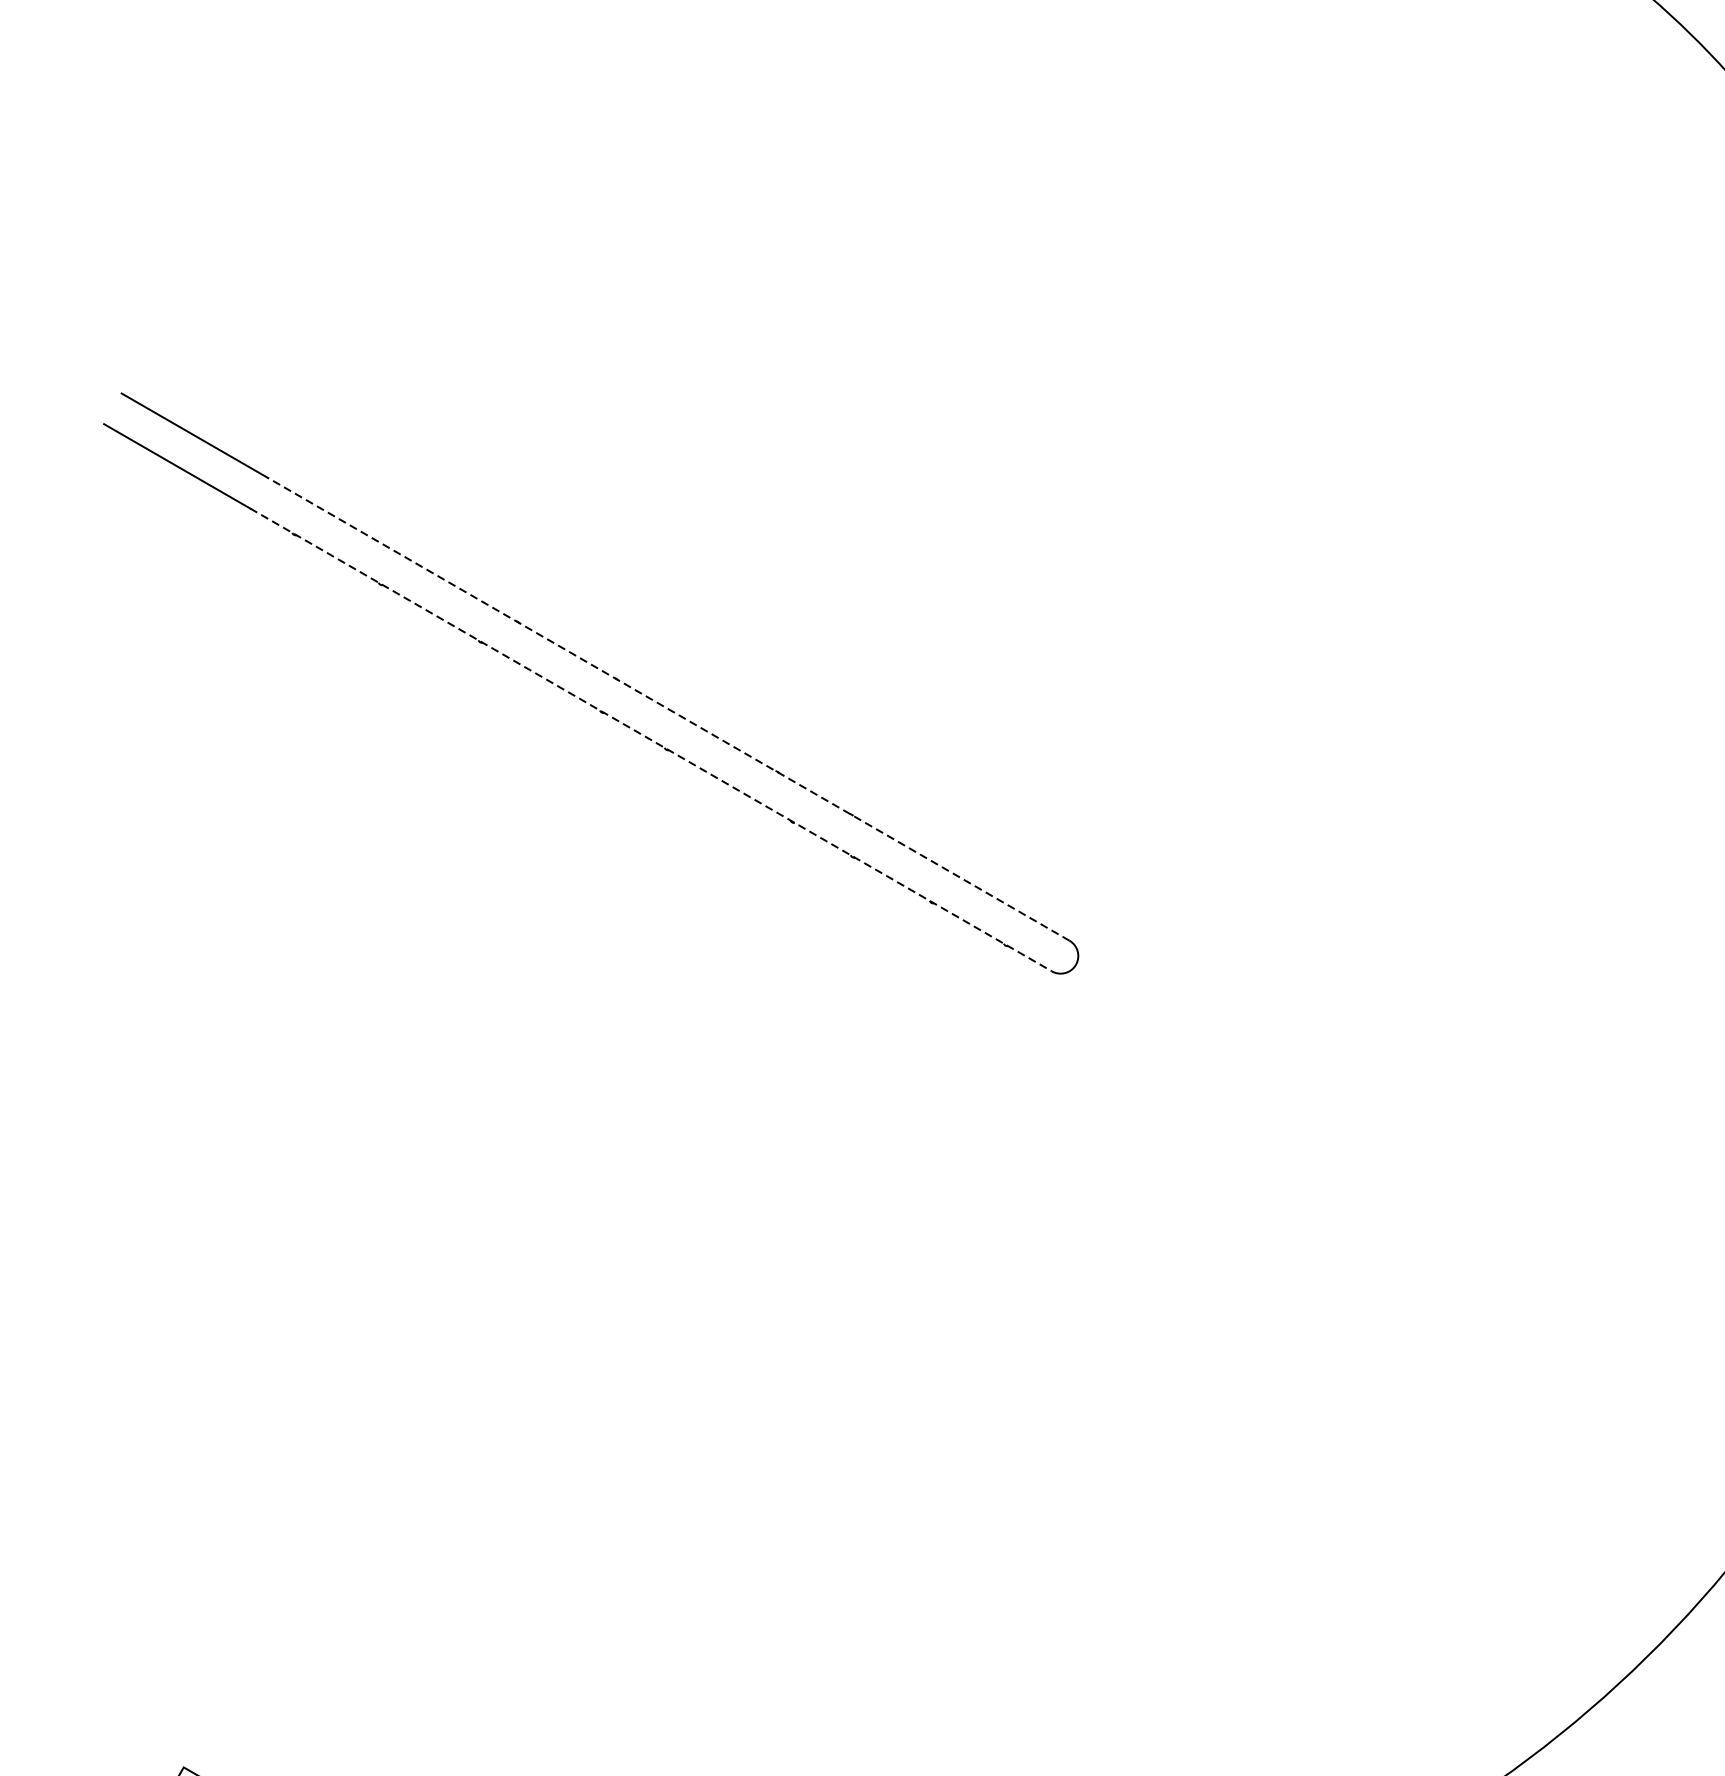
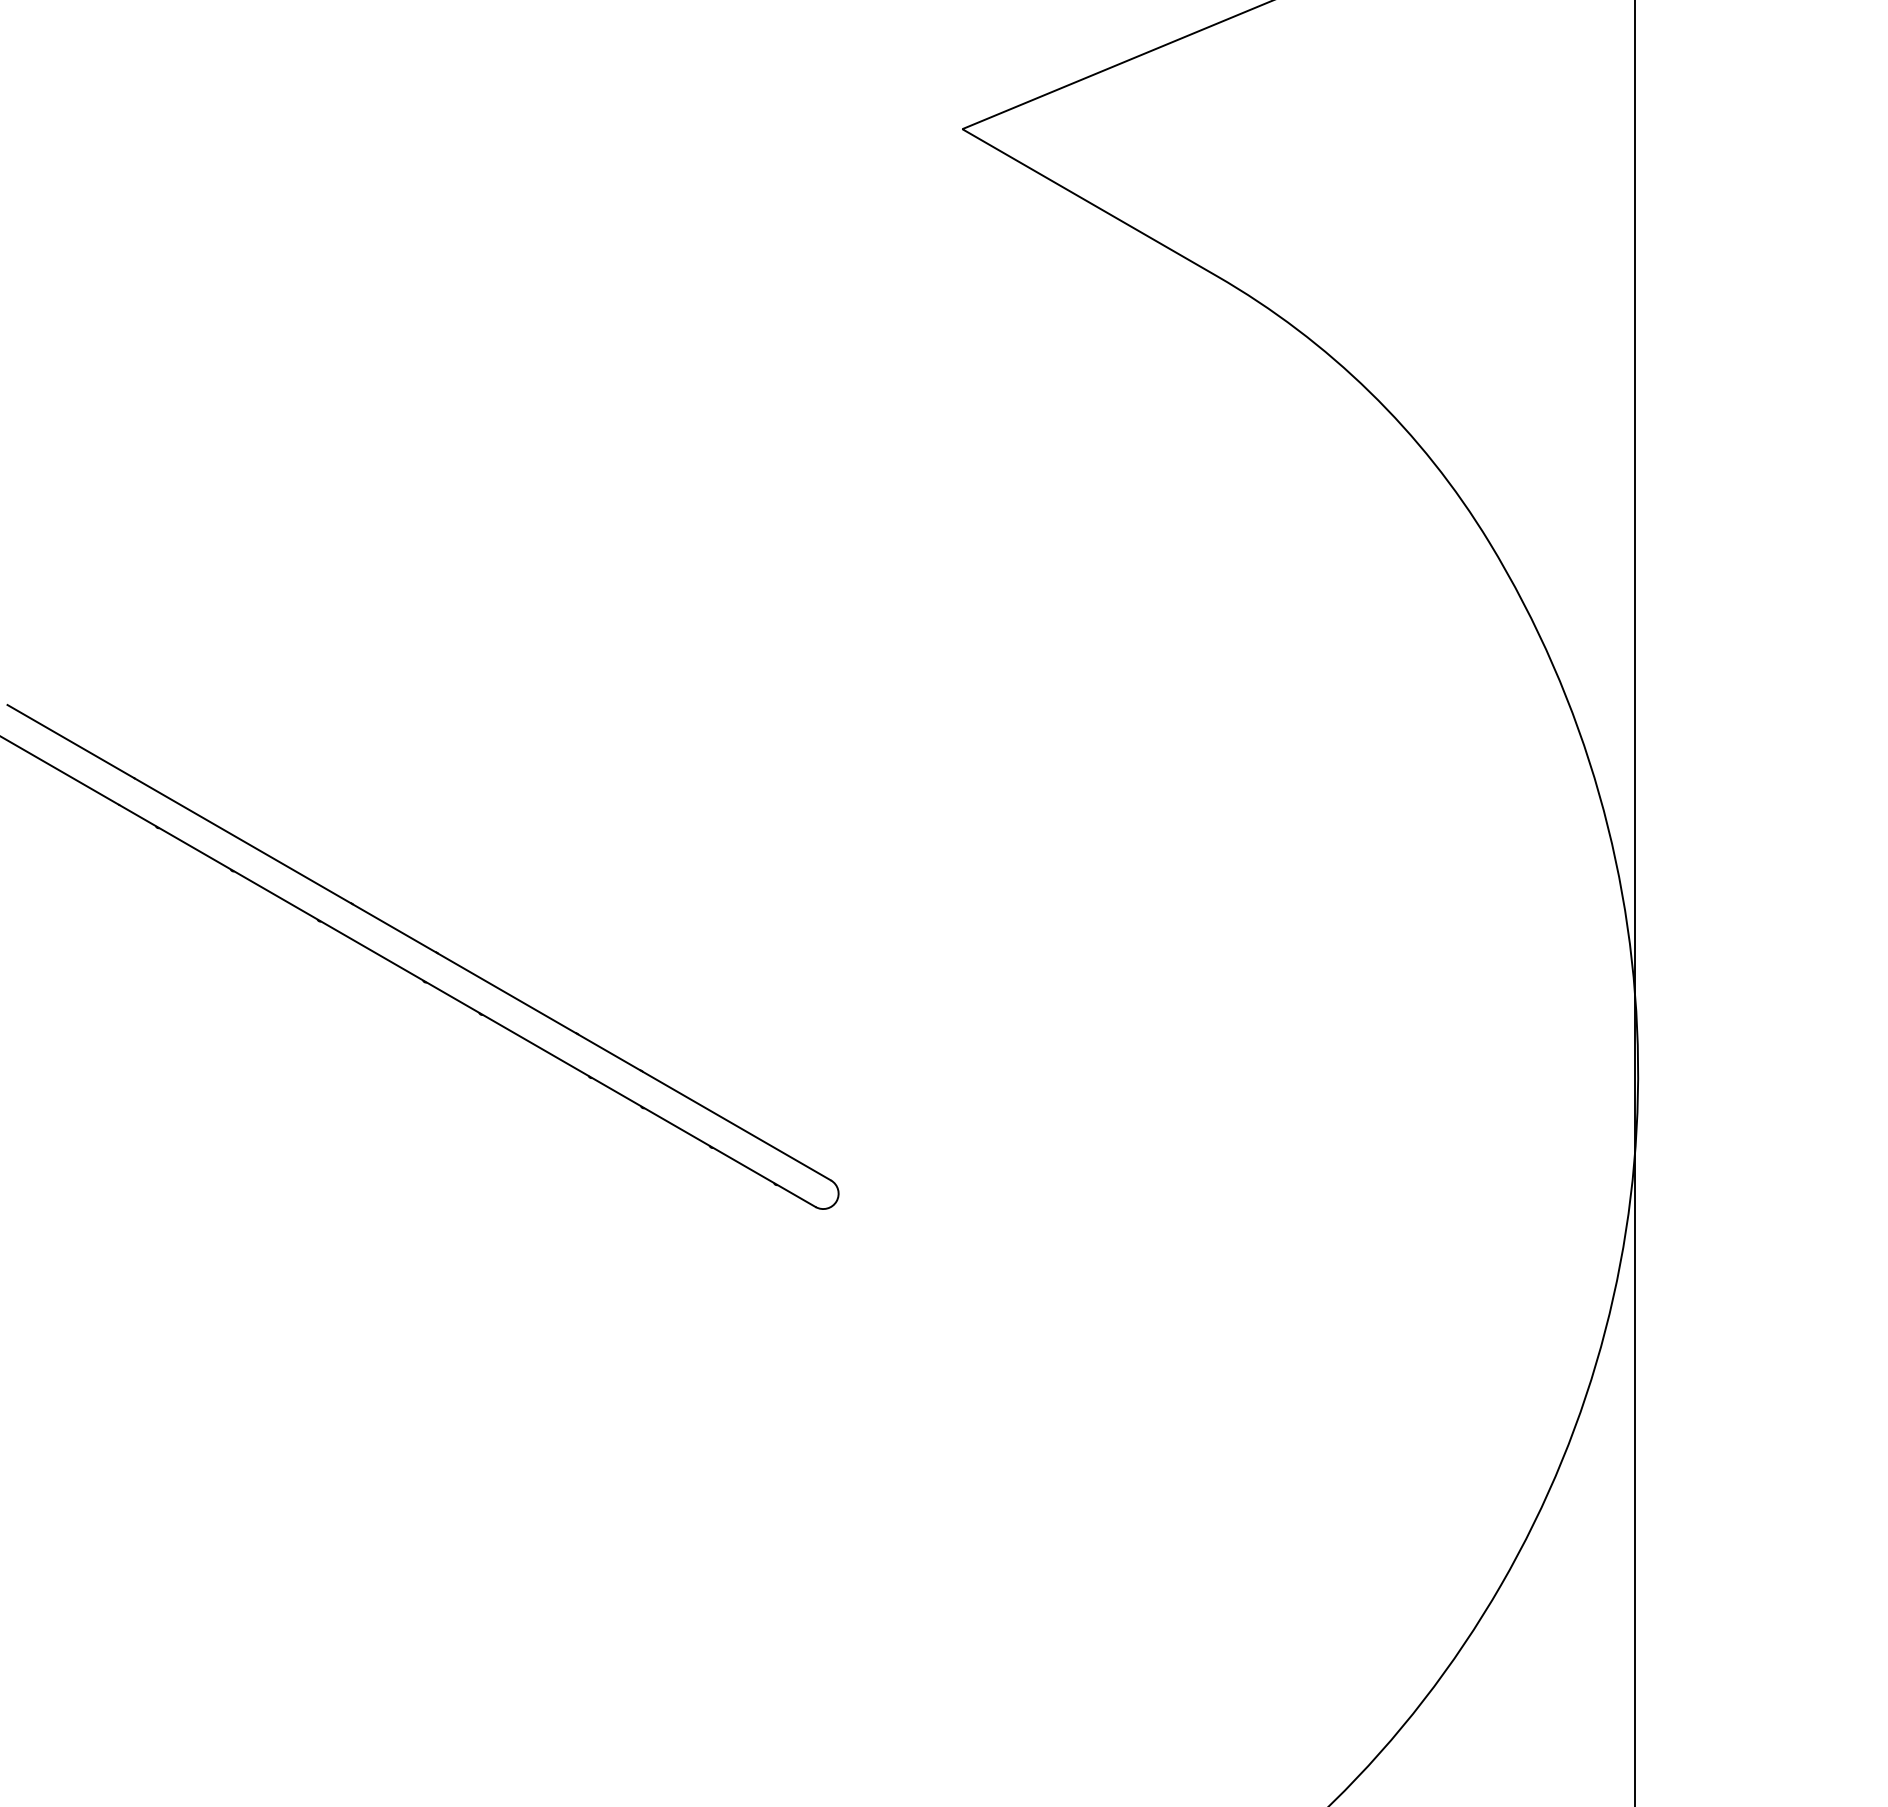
line: (668, 709) -> (482, 979), dashed -> solid
line: (651, 740) -> (467, 1006), dashed -> solid

